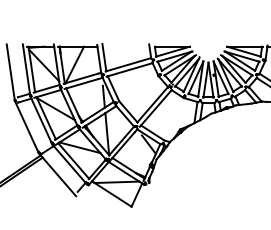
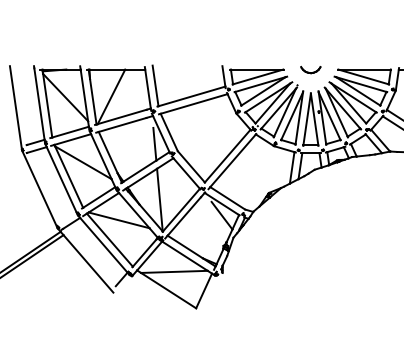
part: (208, 46) -> (310, 69), added

